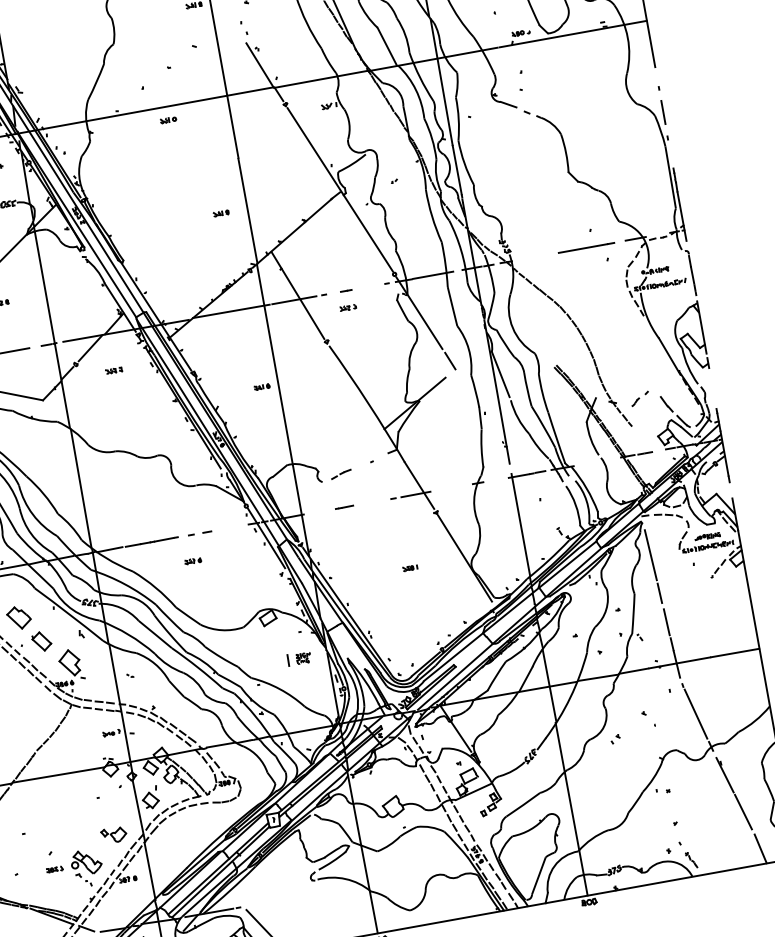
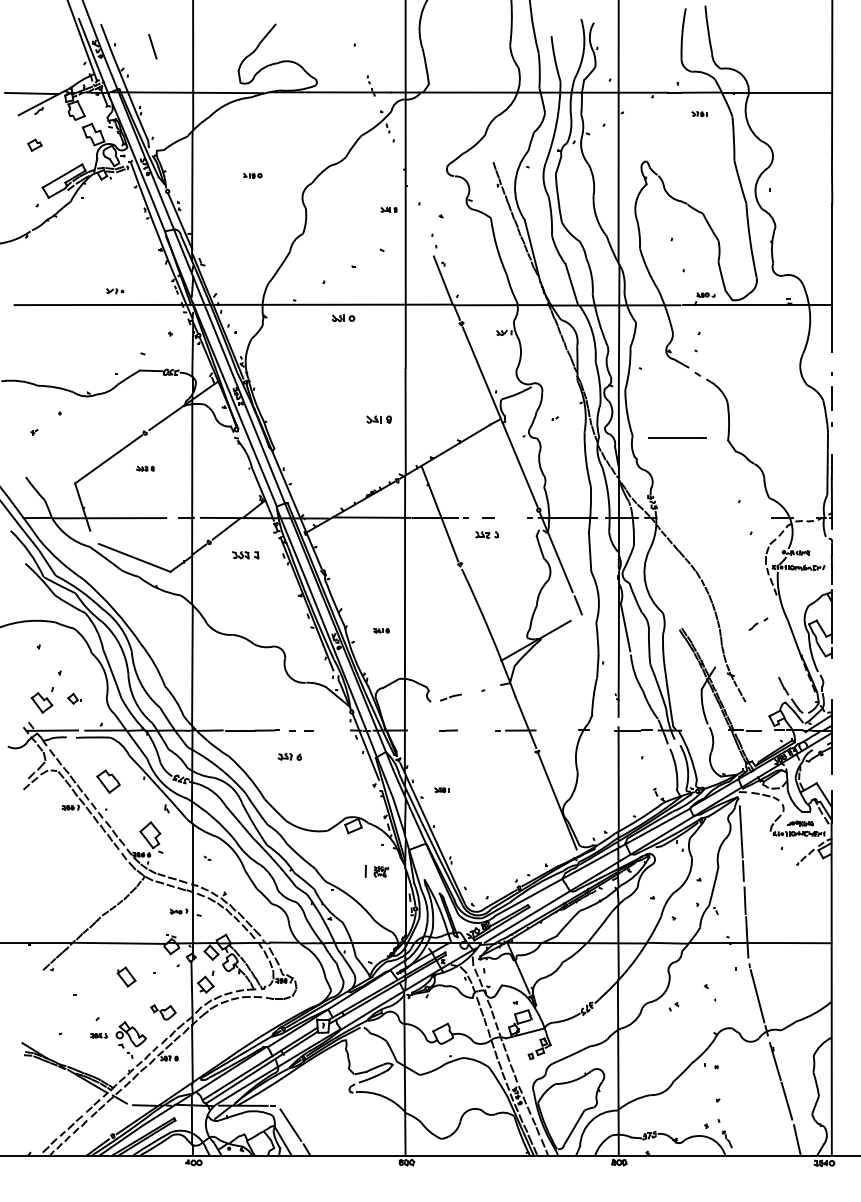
part: (168, 120) -> (343, 318), size x1.4
part: (220, 213) -> (378, 419), size x1.6
line: (586, 247) -> (677, 437), moved
part: (347, 307) -> (486, 534), size x1.4
part: (113, 370) -> (245, 555), size x1.6
part: (262, 386) -> (381, 630), moved
part: (640, 398) -> (758, 623), moved
part: (192, 560) -> (289, 756), size x1.4
part: (409, 568) -> (441, 790), moved
part: (41, 641) -> (126, 976), moved

